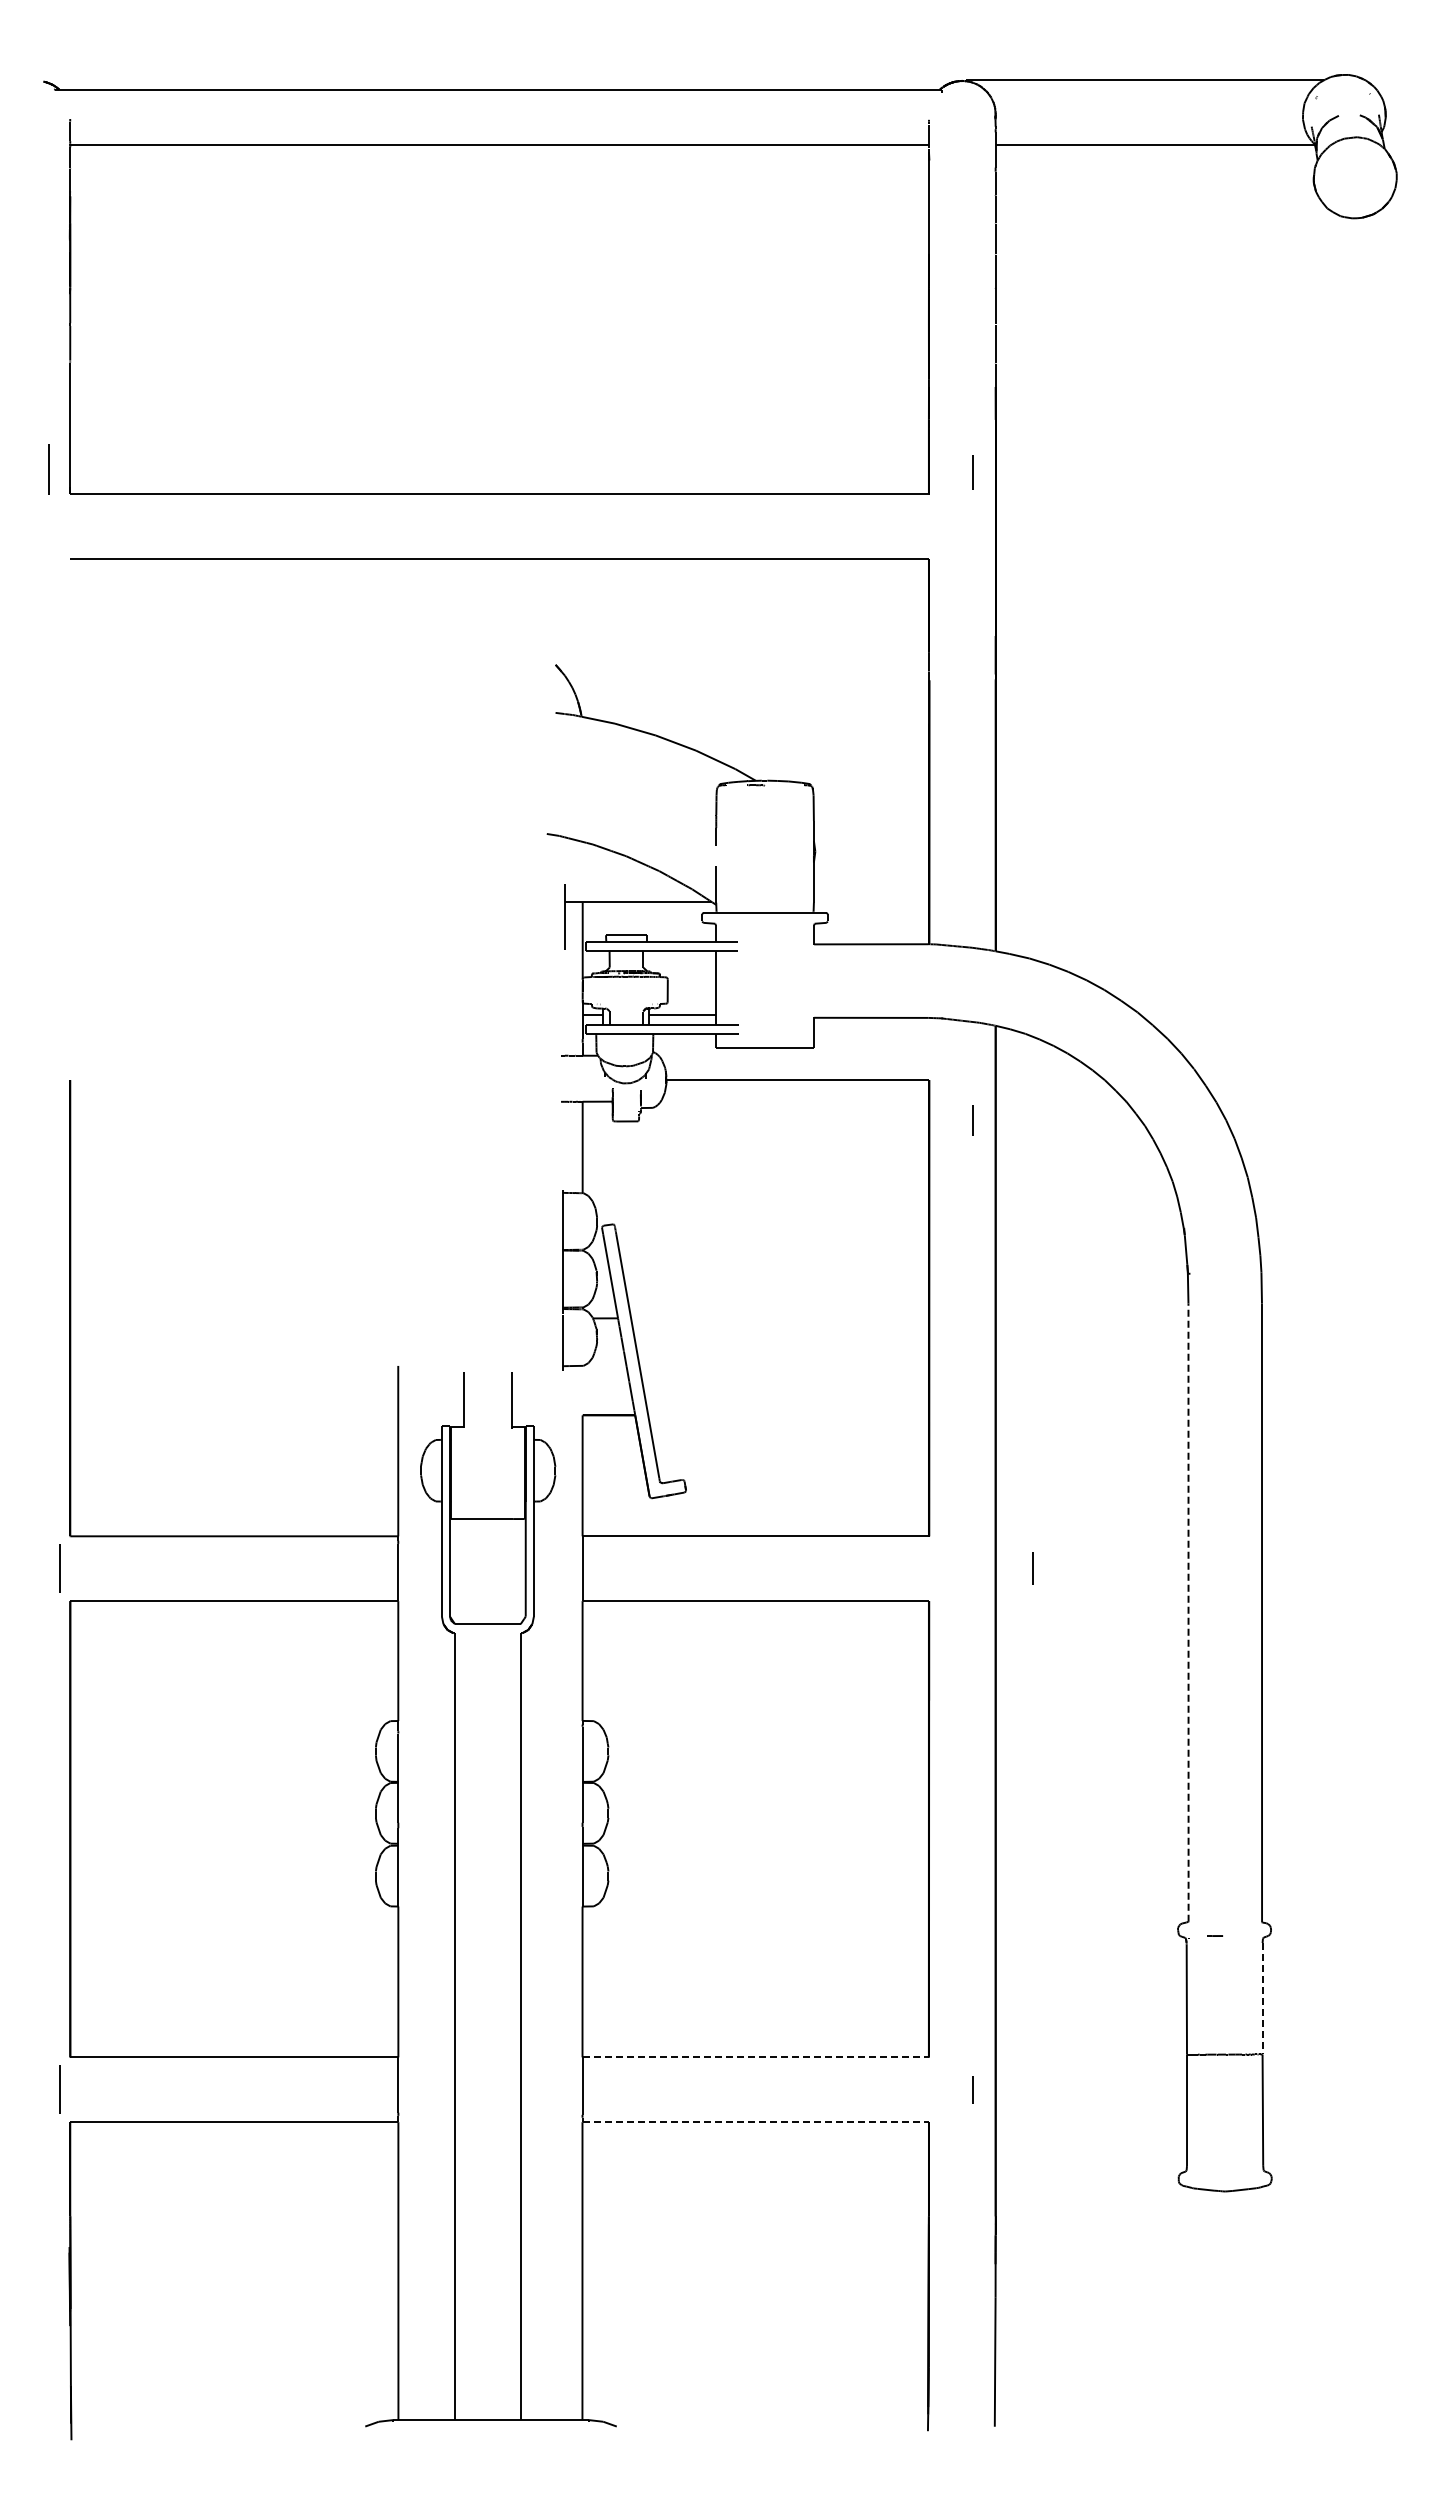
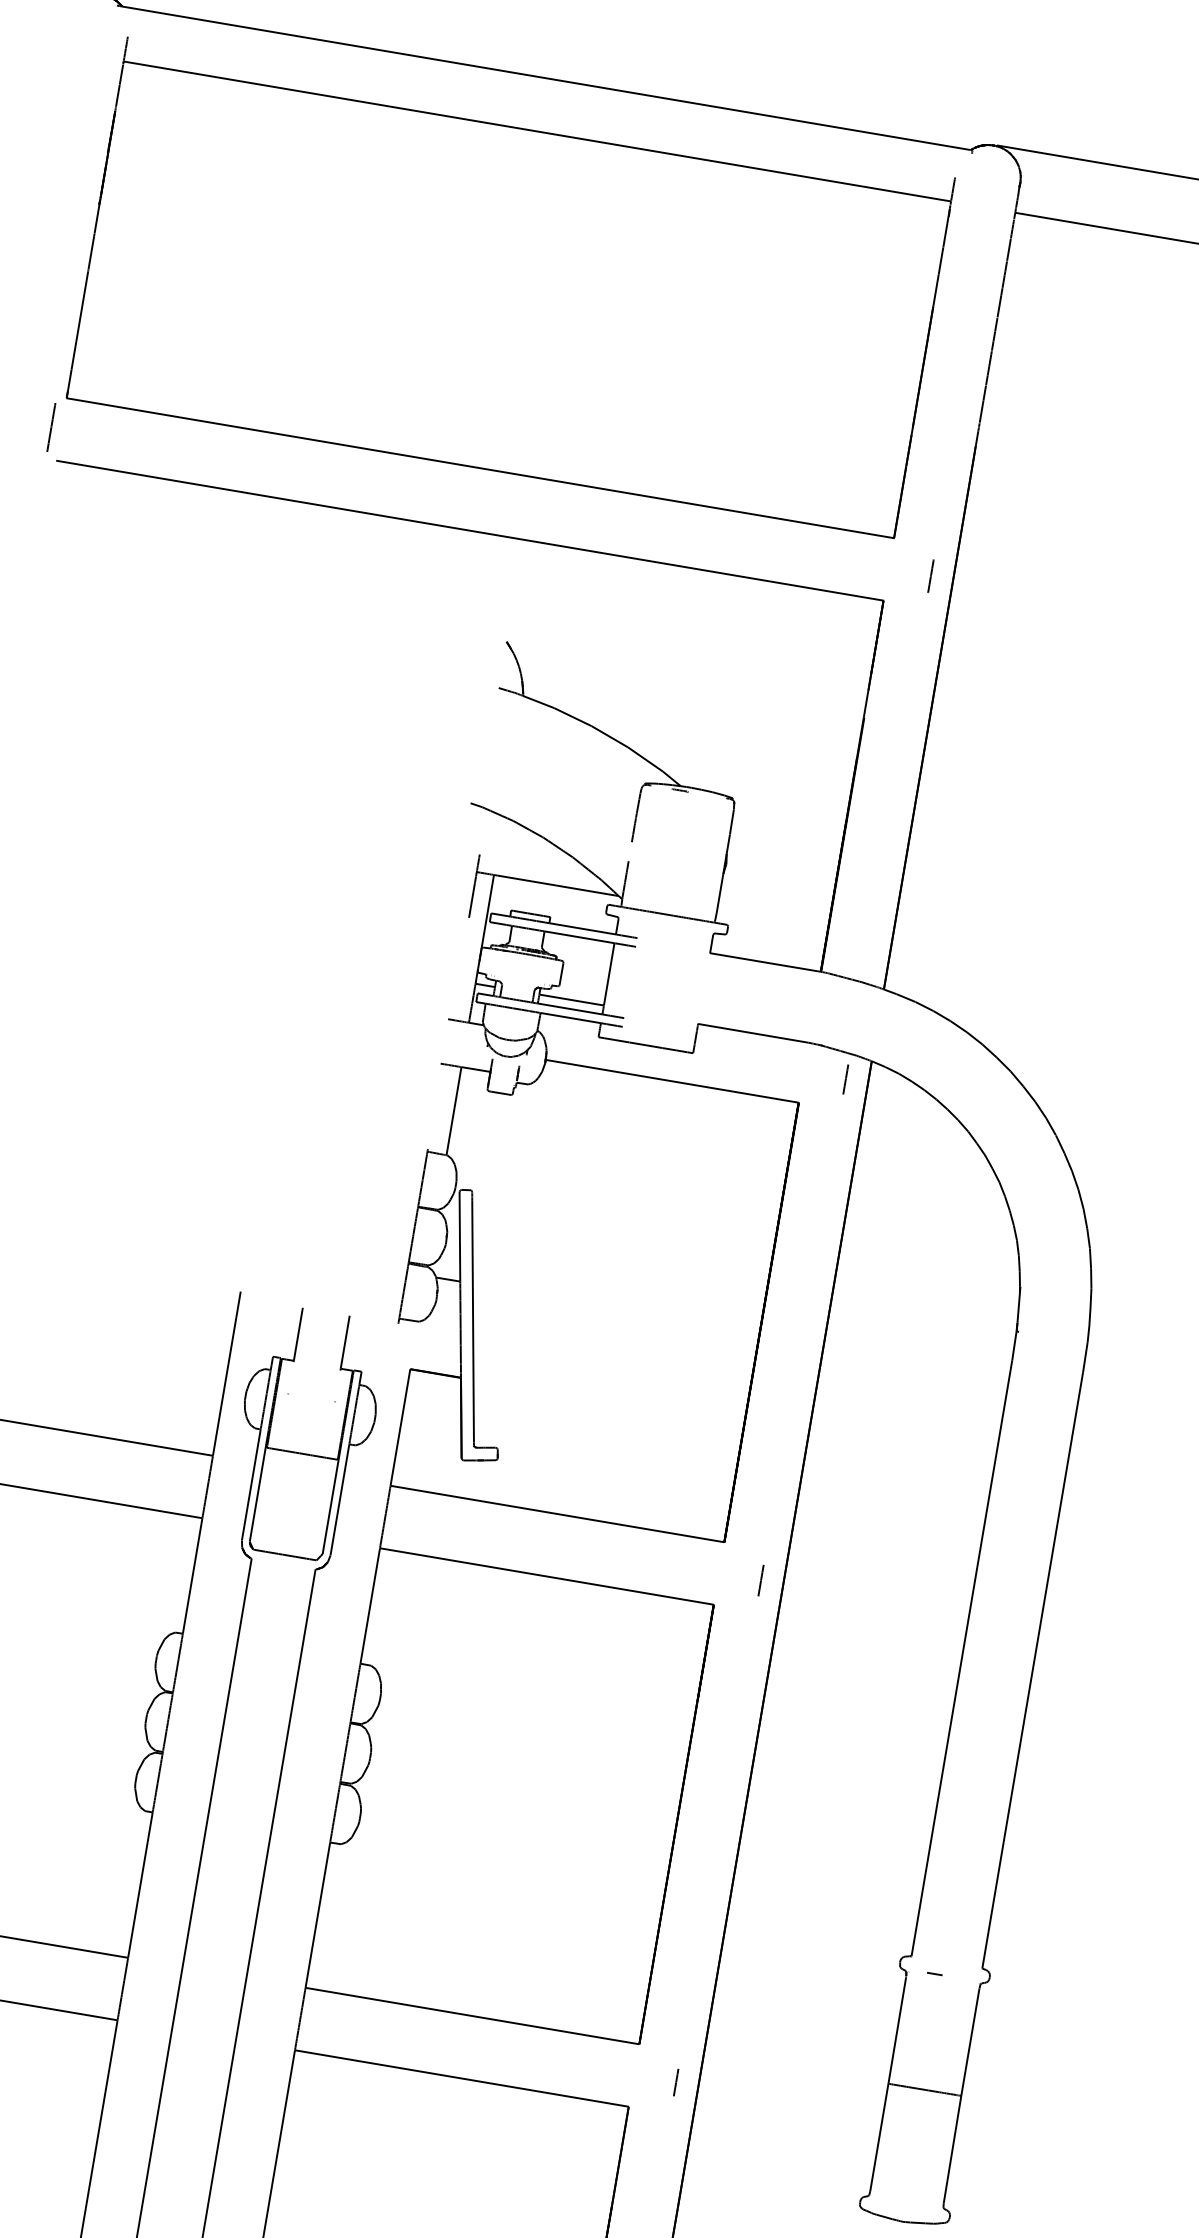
line: (48, 469) -> (51, 427), moved
line: (972, 472) -> (930, 576), moved
line: (972, 1120) -> (845, 1079), moved
line: (1032, 1568) -> (761, 1580), moved
line: (1188, 1612) -> (961, 1657), dashed -> solid
line: (1262, 1998) -> (970, 2041), dashed -> solid
line: (756, 2057) -> (473, 2016), dashed -> solid
line: (756, 2122) -> (462, 2078), dashed -> solid

